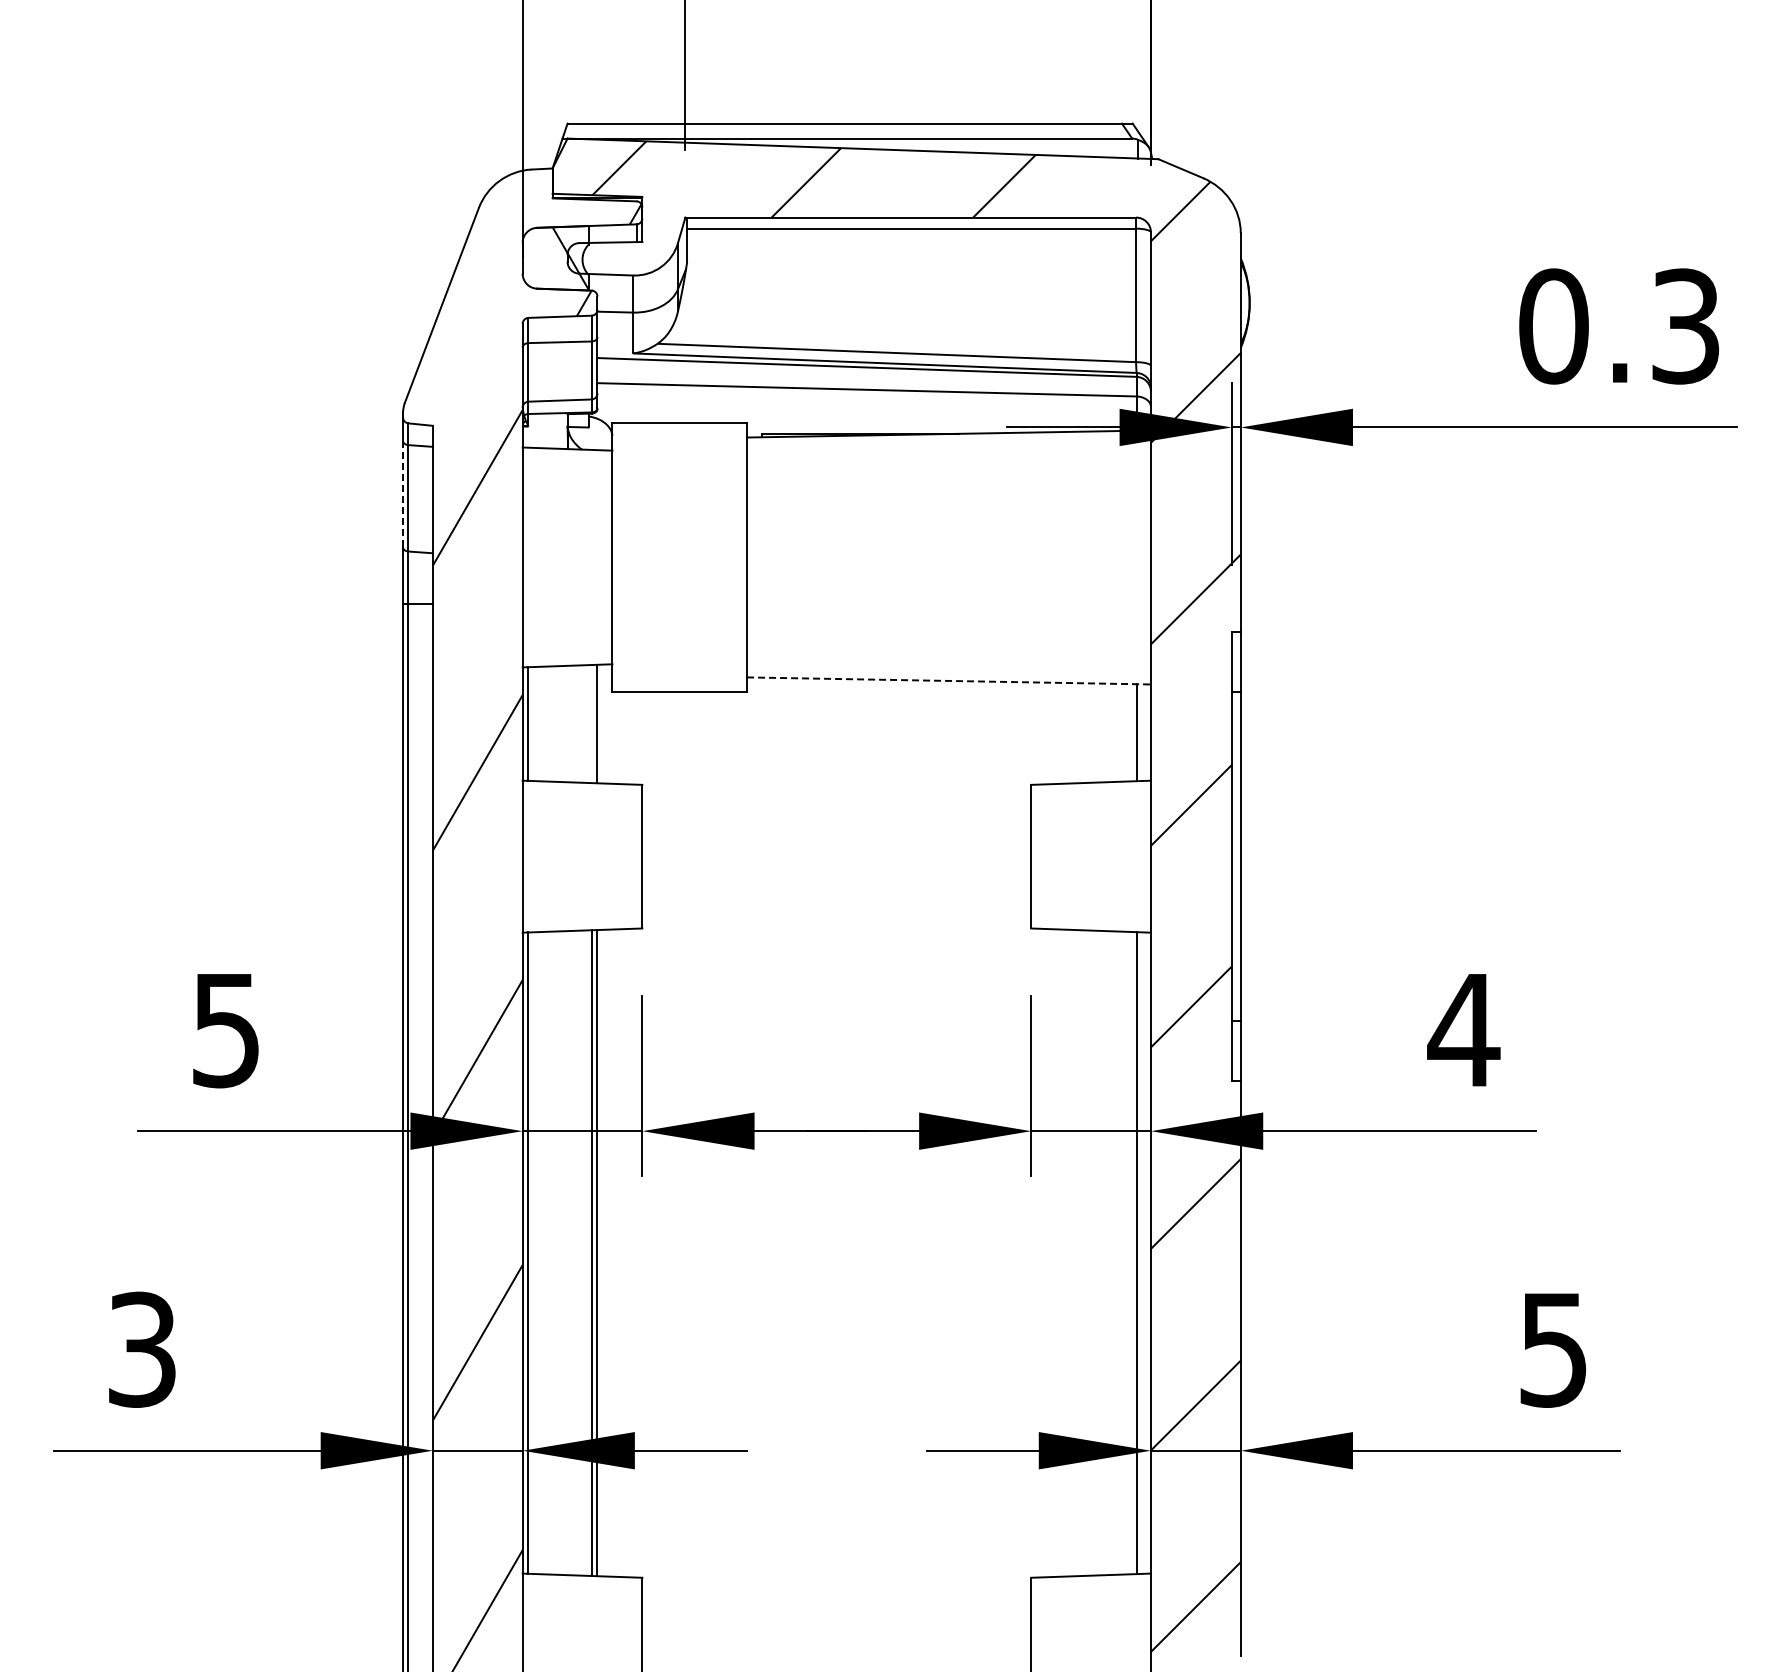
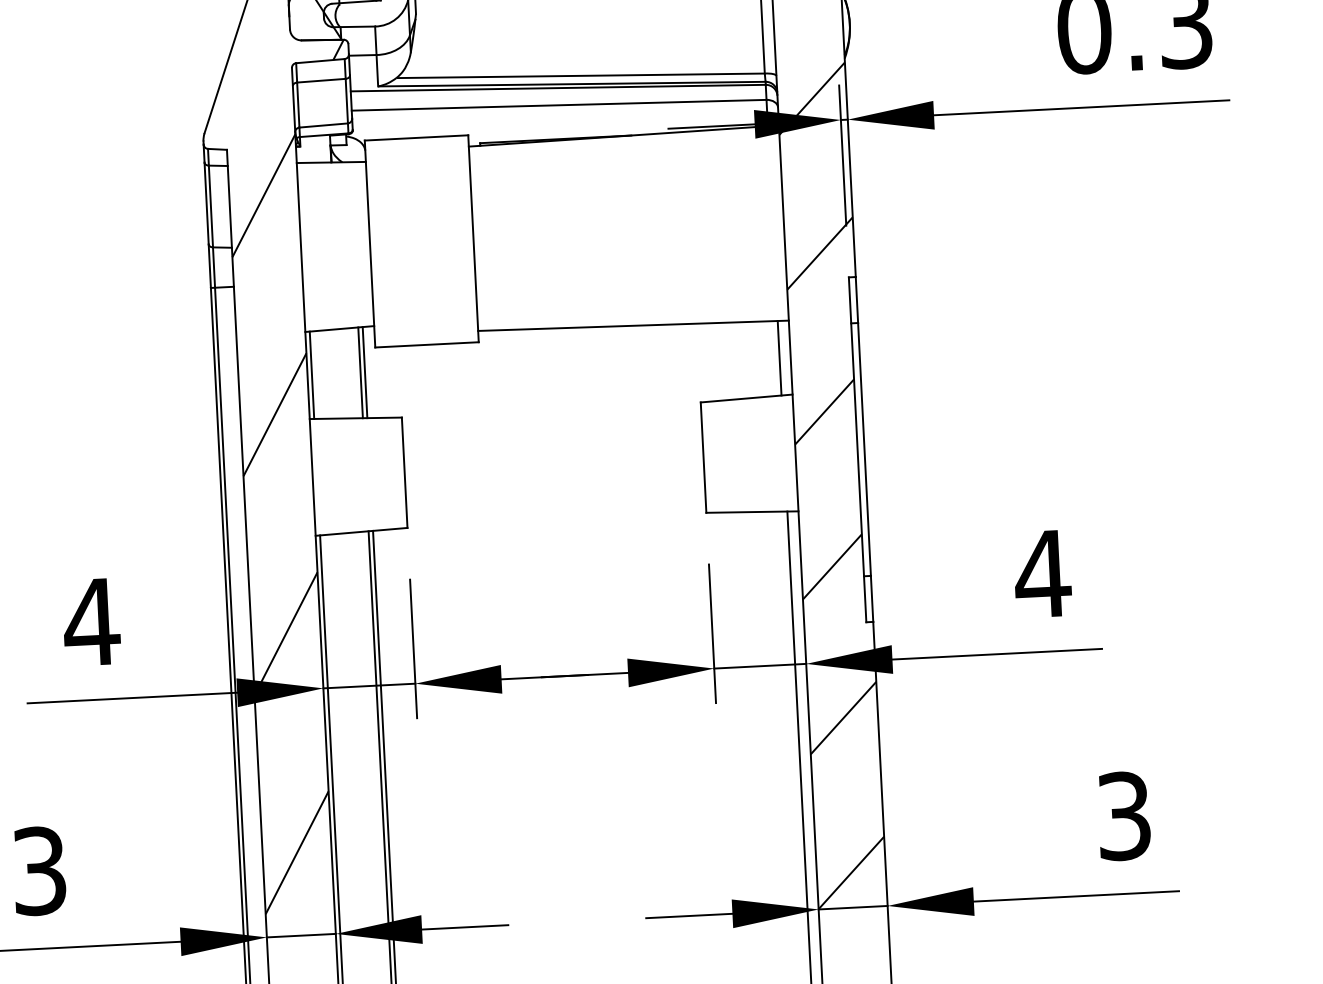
line: (402, 494) -> (206, 203), dashed -> solid
line: (949, 680) -> (633, 325), dashed -> solid
line: (591, 724) -> (360, 373), added
text: (225, 1031) -> (91, 623), 5 -> 4
text: (1553, 1349) -> (1124, 815), 5 -> 3

